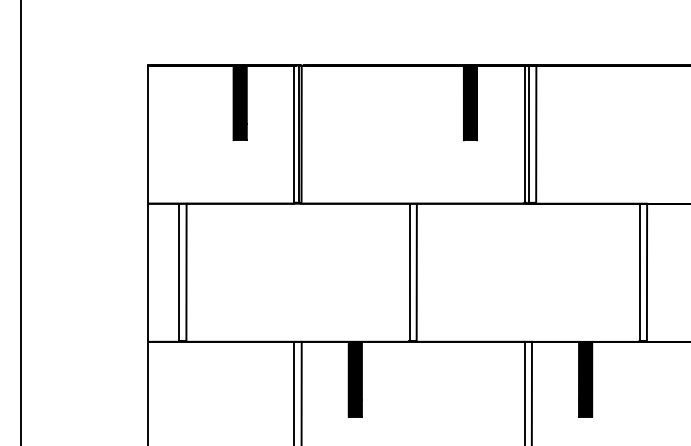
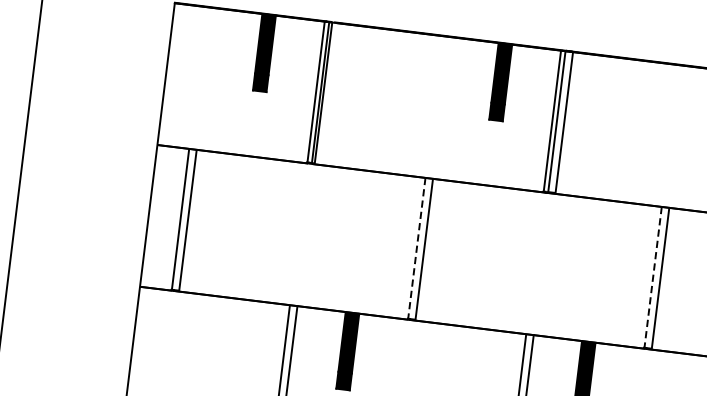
line: (409, 272) -> (416, 248), solid -> dashed
line: (639, 272) -> (652, 277), solid -> dashed

